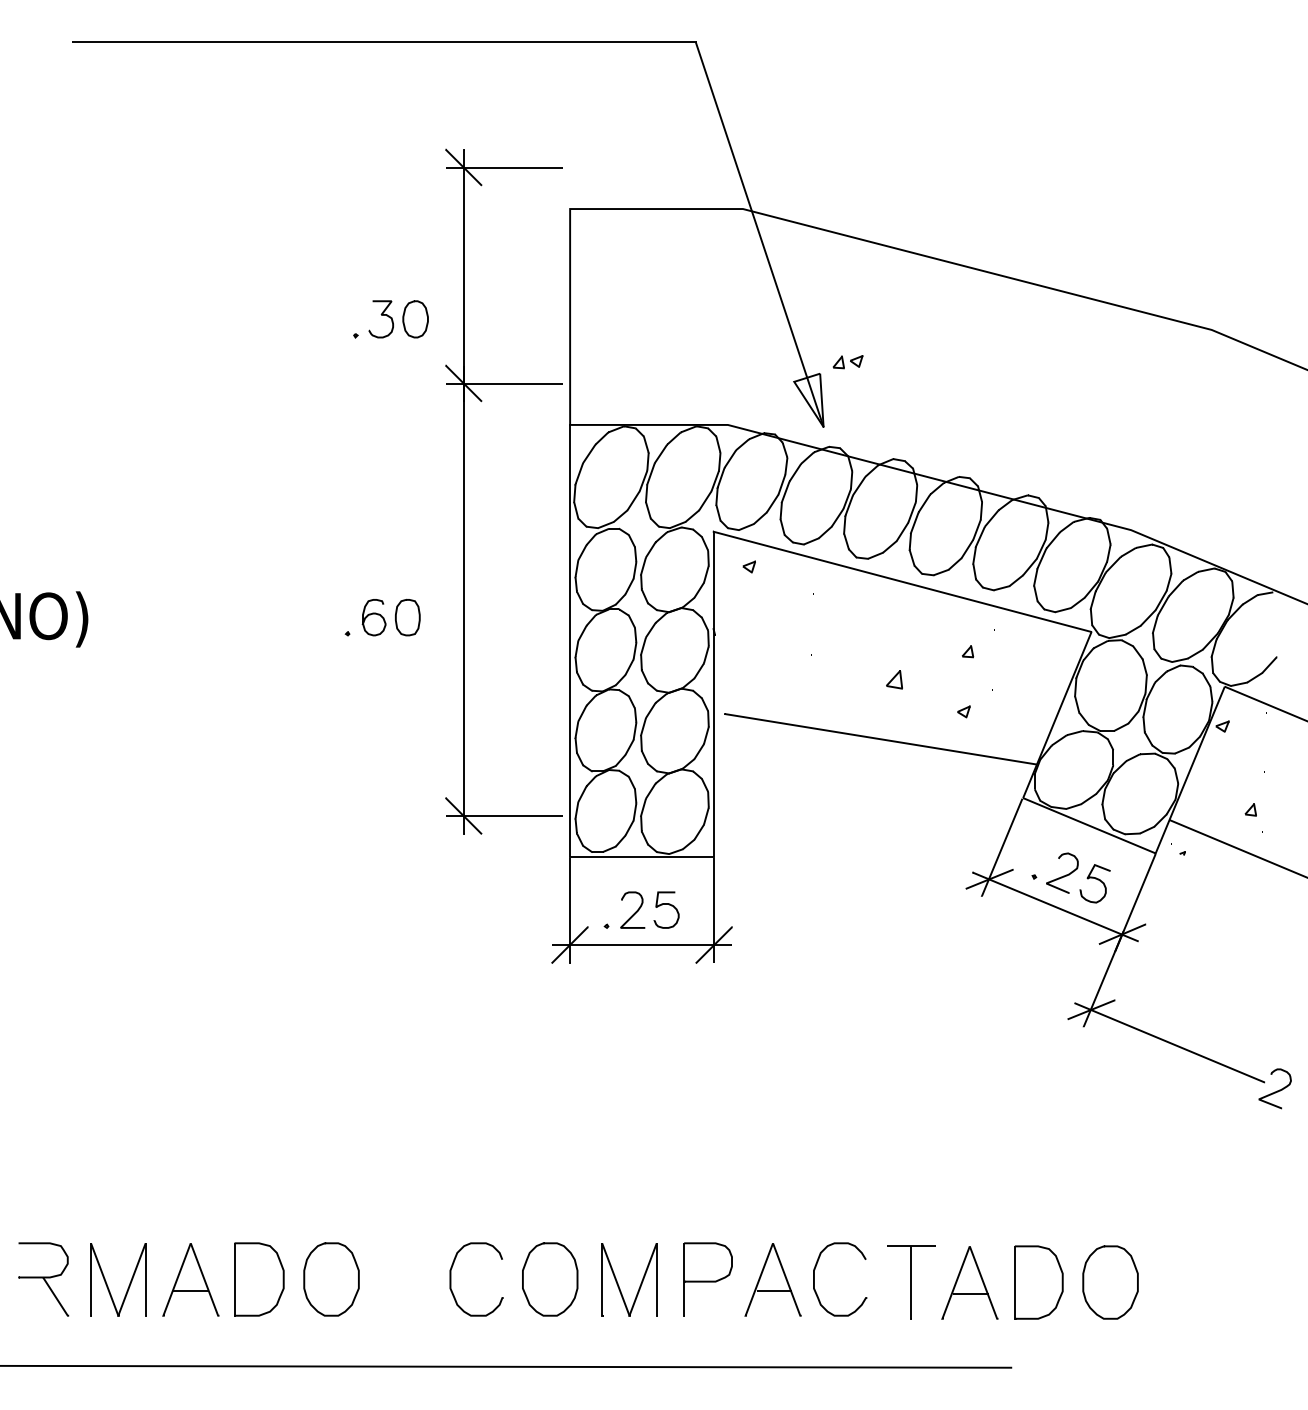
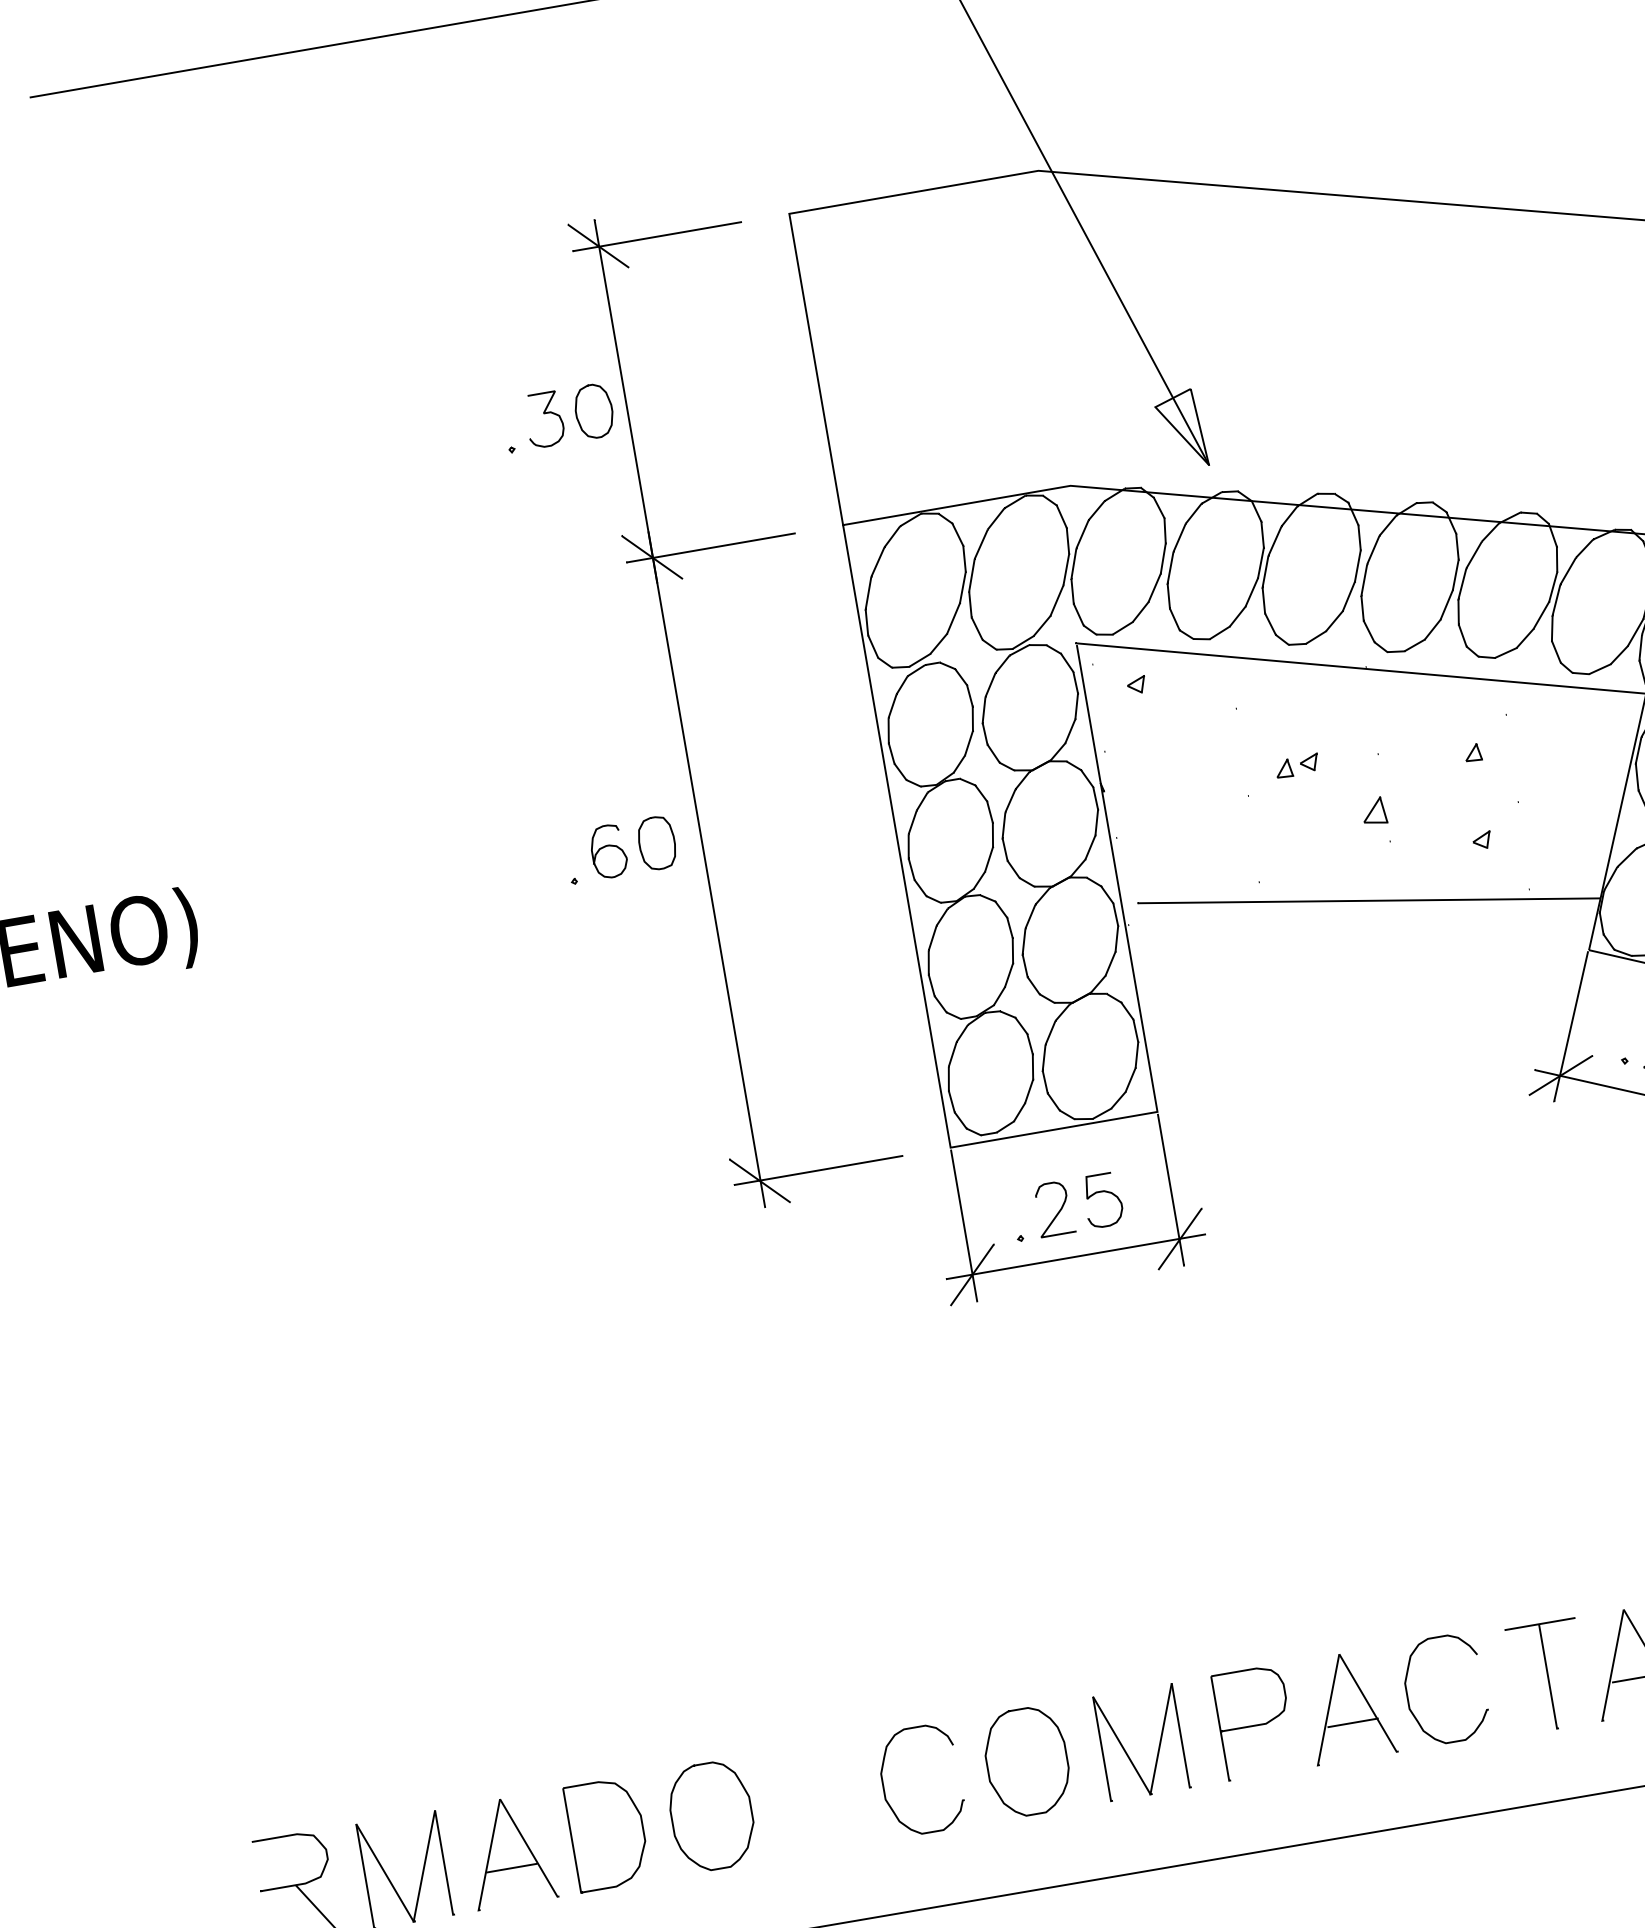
part: (847, 362) -> (1296, 766), moved
part: (464, 491) -> (680, 712), moved

